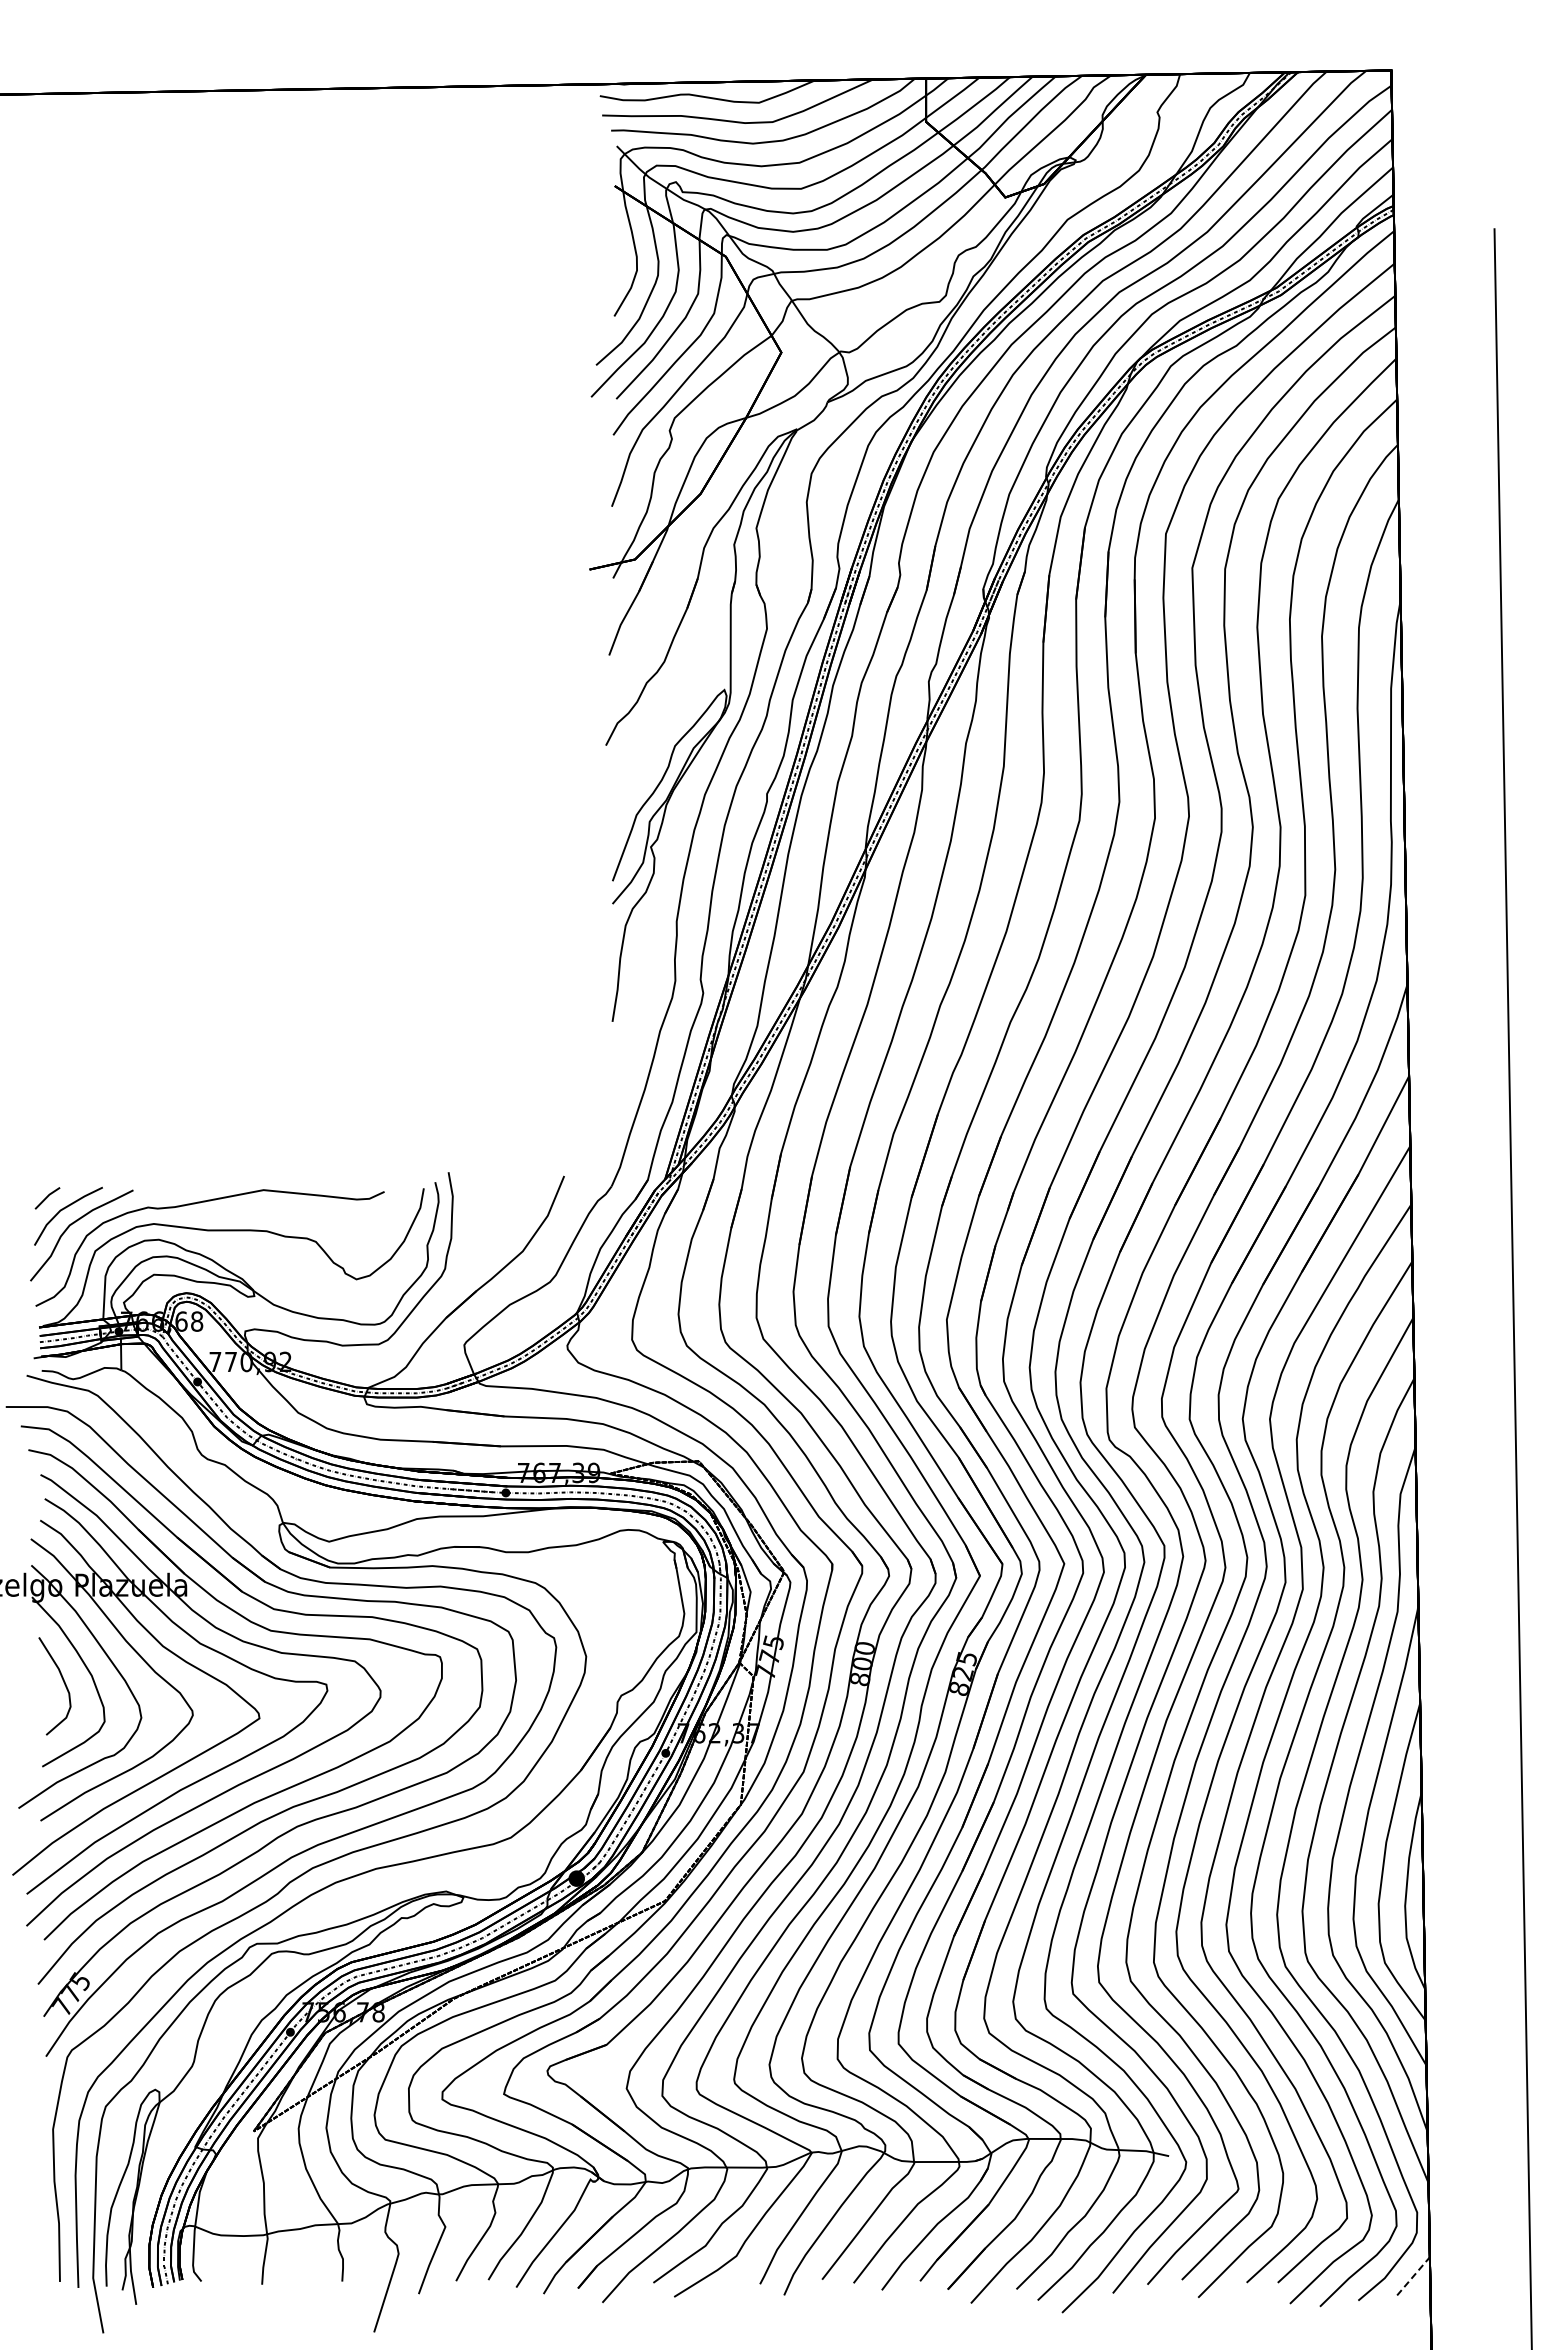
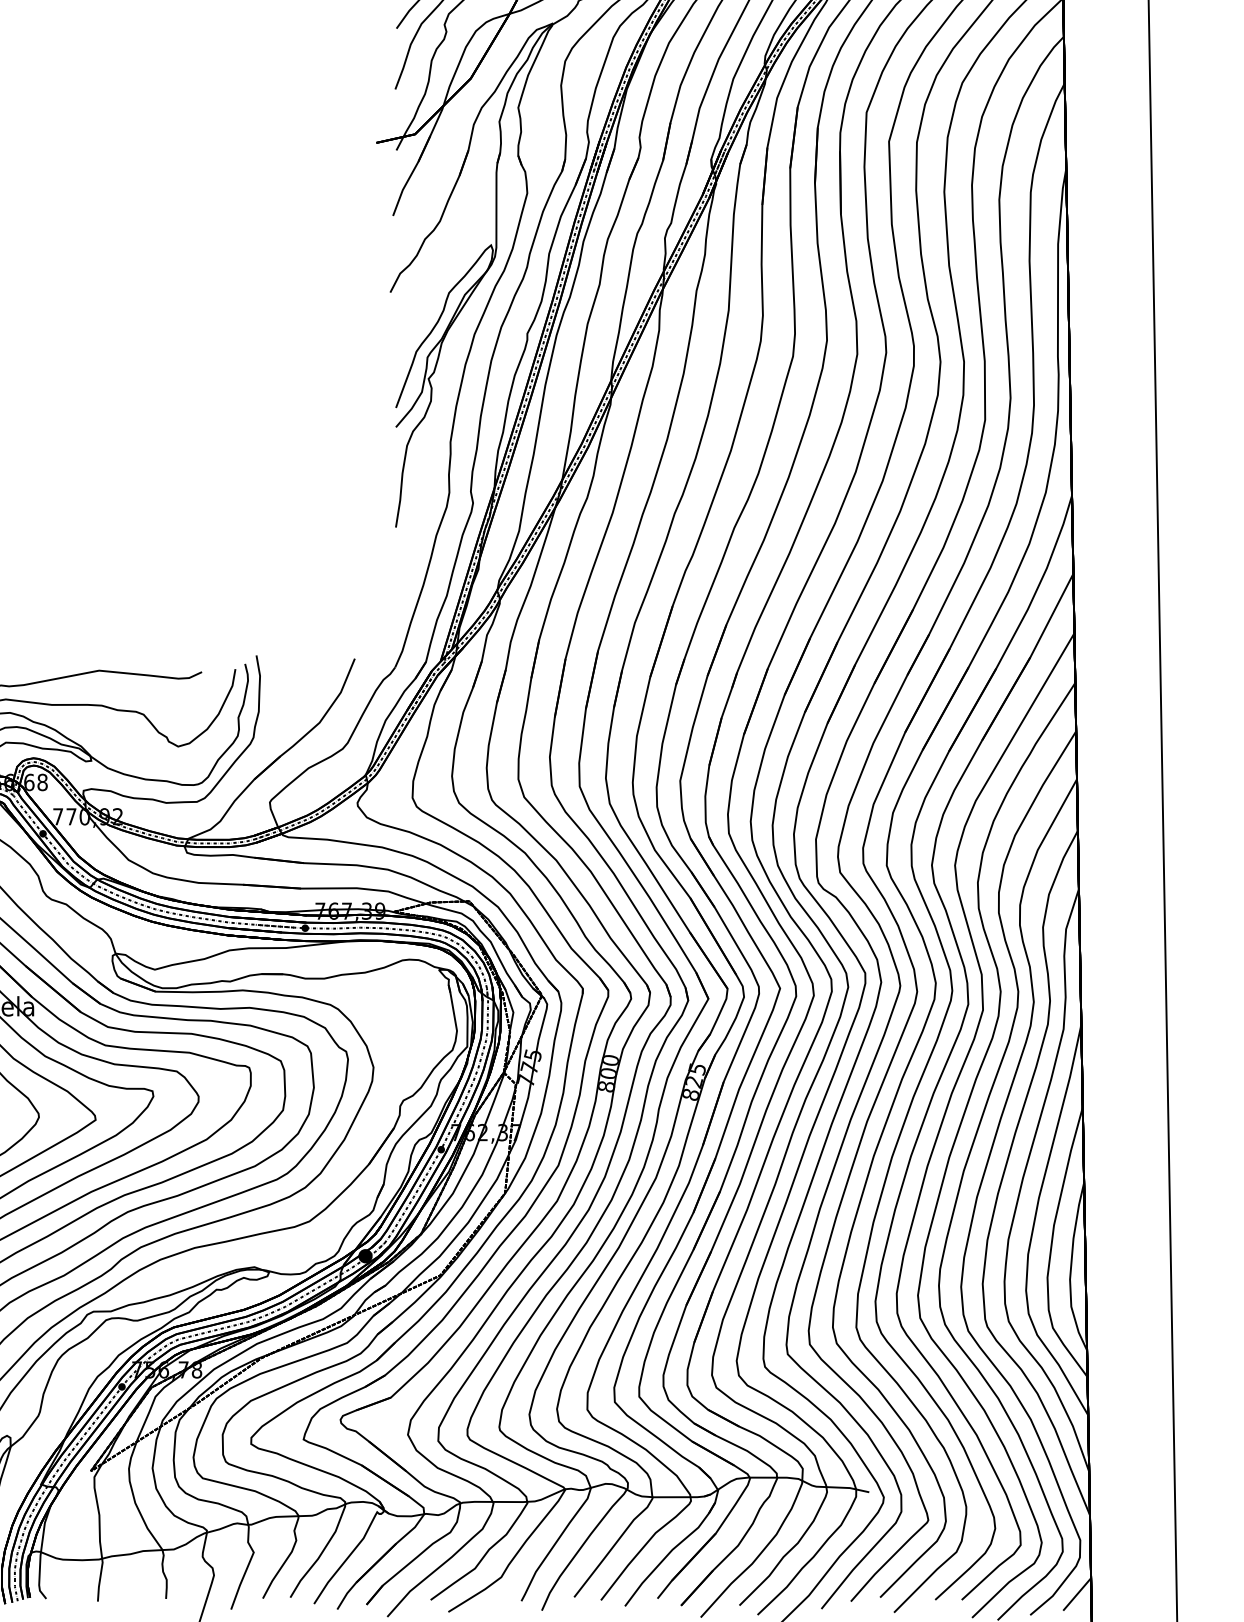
line: (1413, 2275) -> (1077, 1593), dashed -> solid

